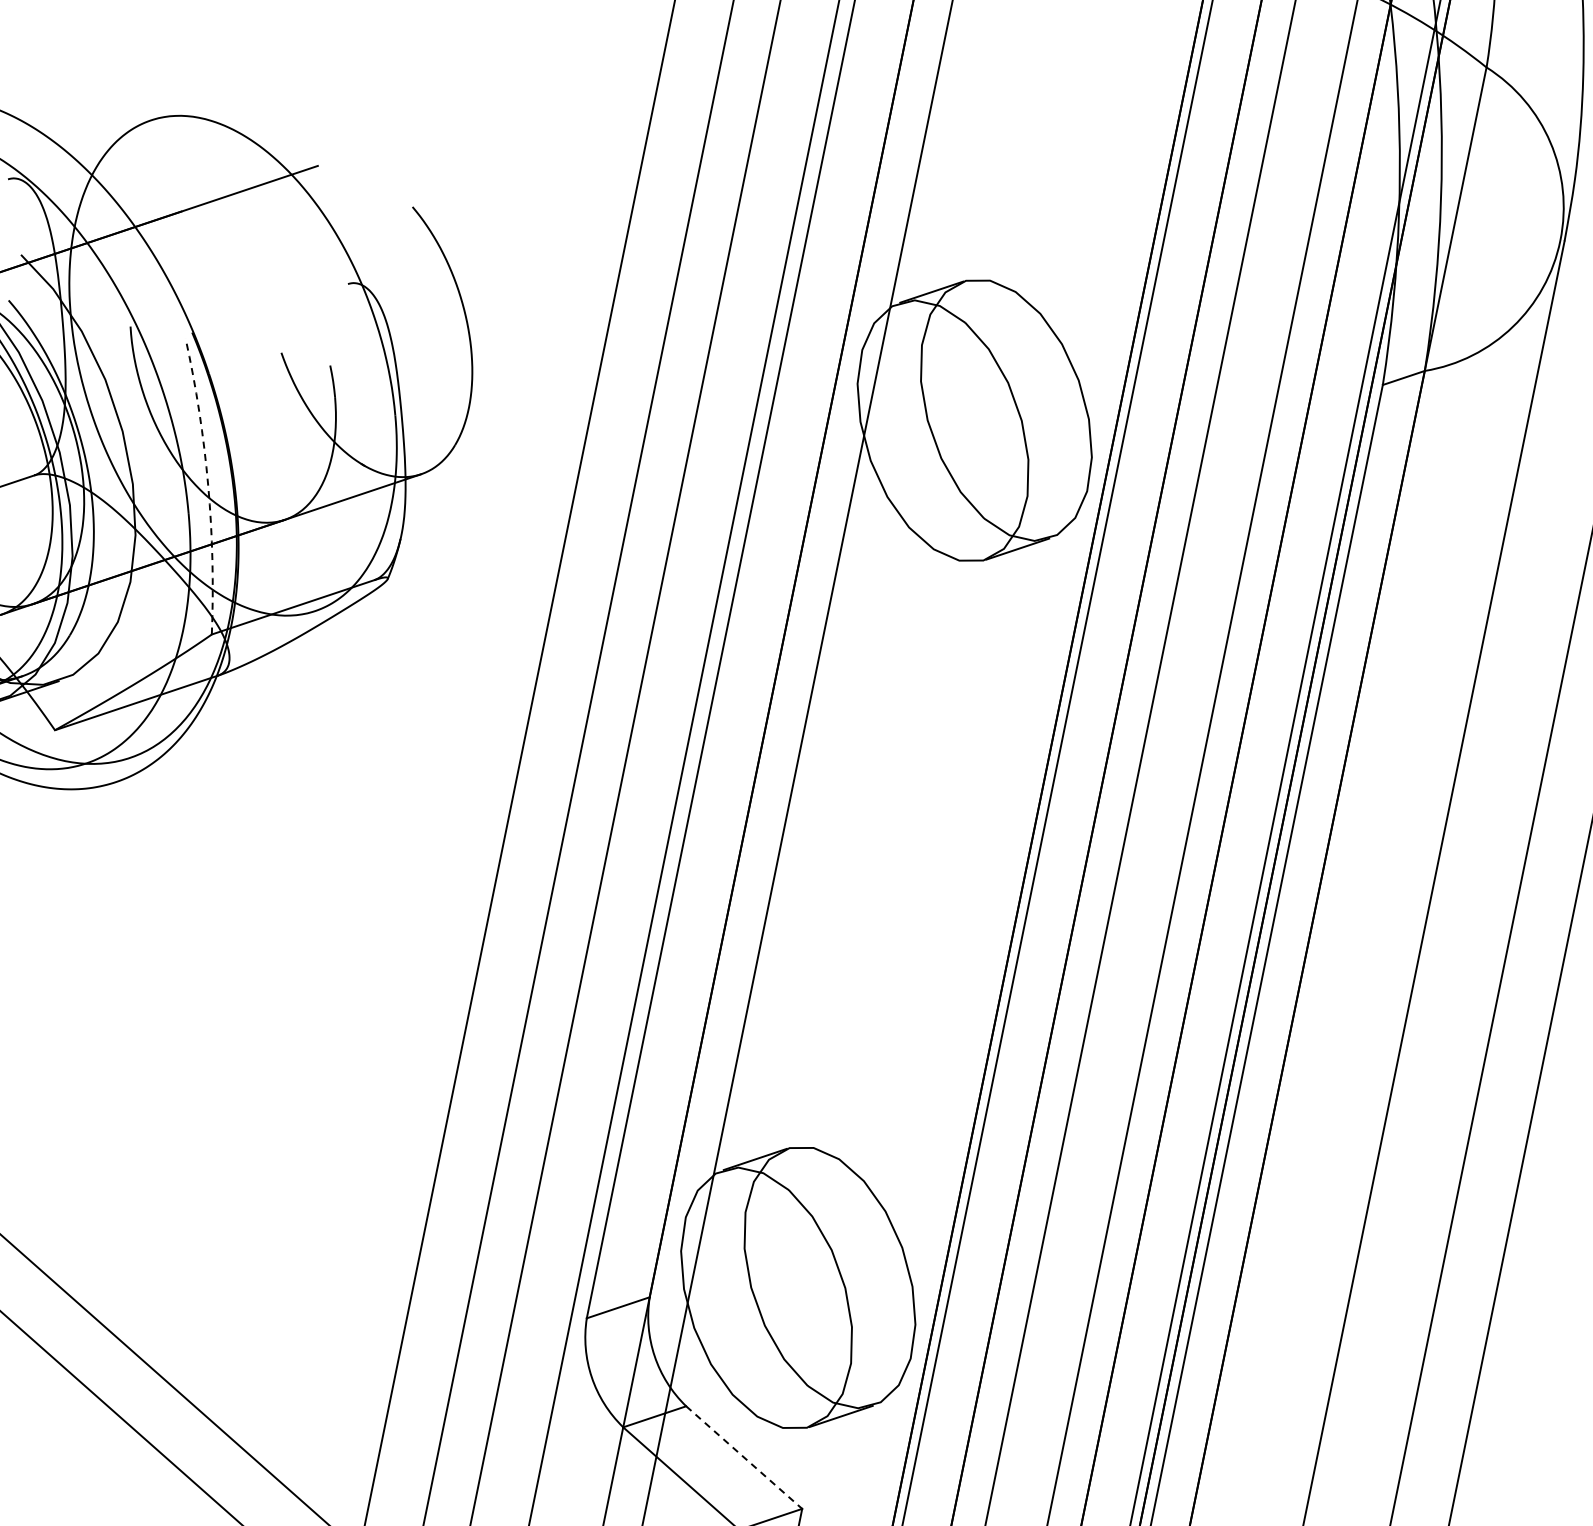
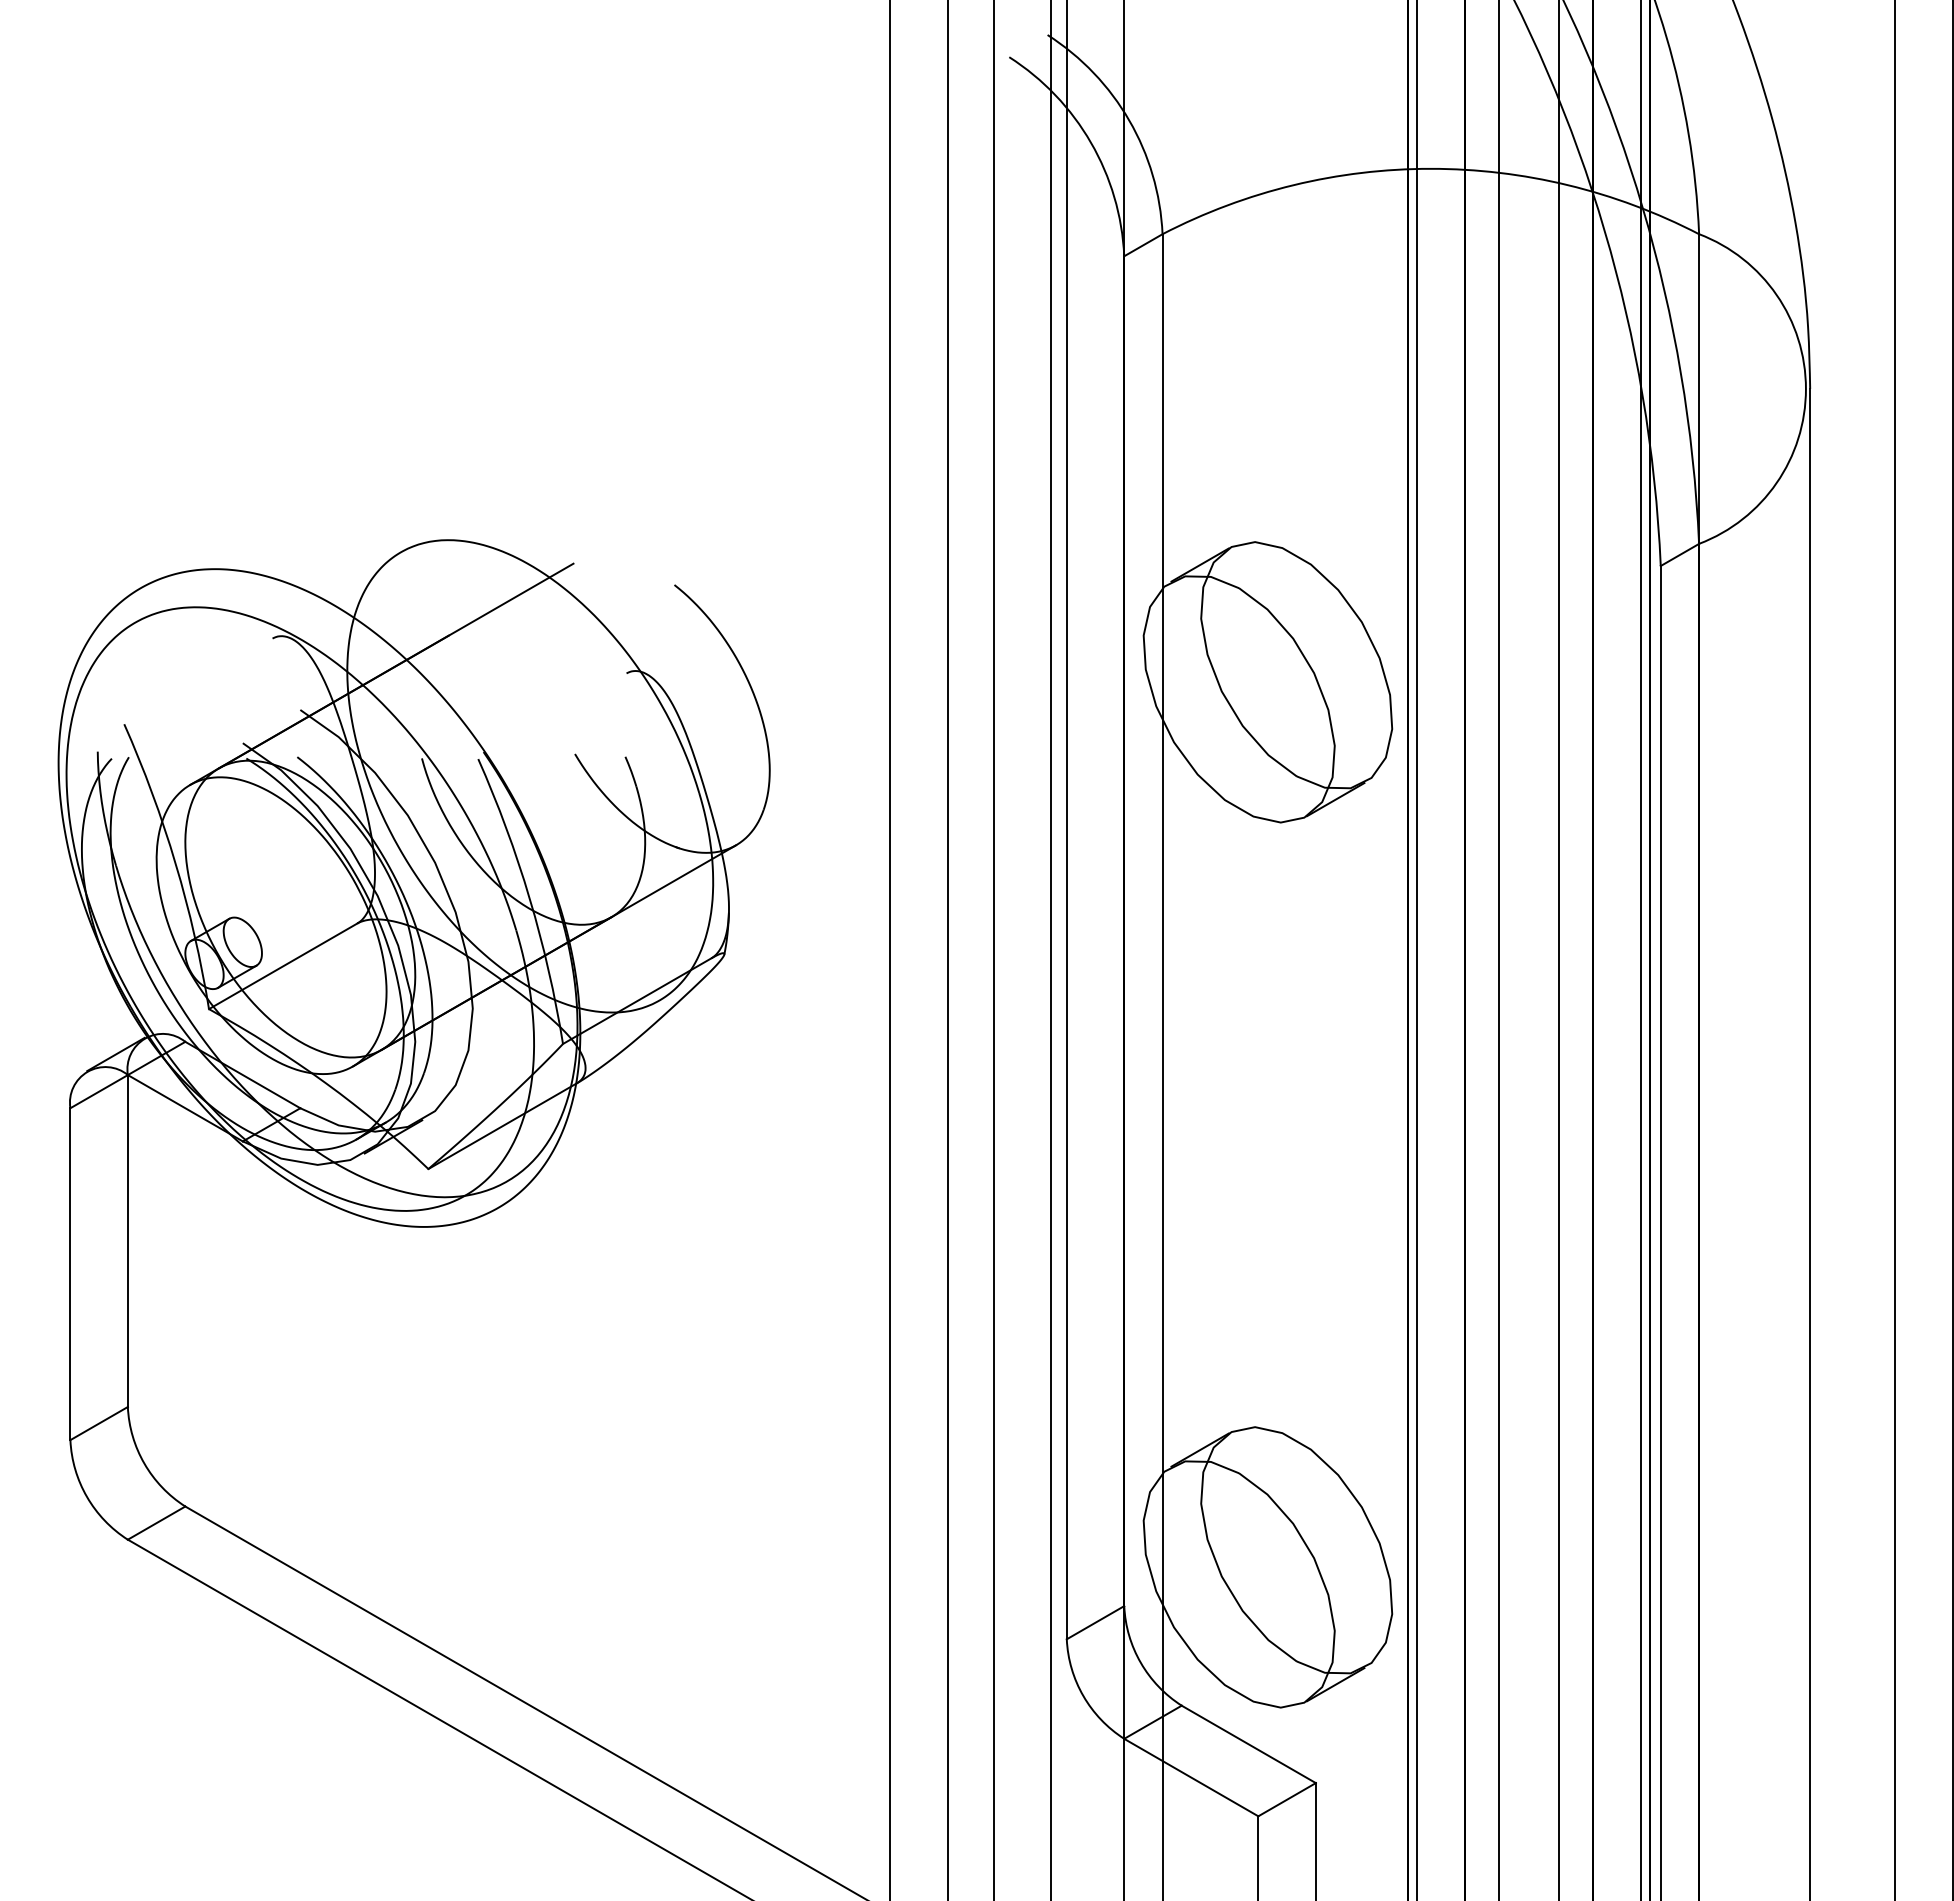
arc: (208, 485) -> (529, 898), dashed -> solid
line: (744, 1457) -> (1249, 1744), dashed -> solid

